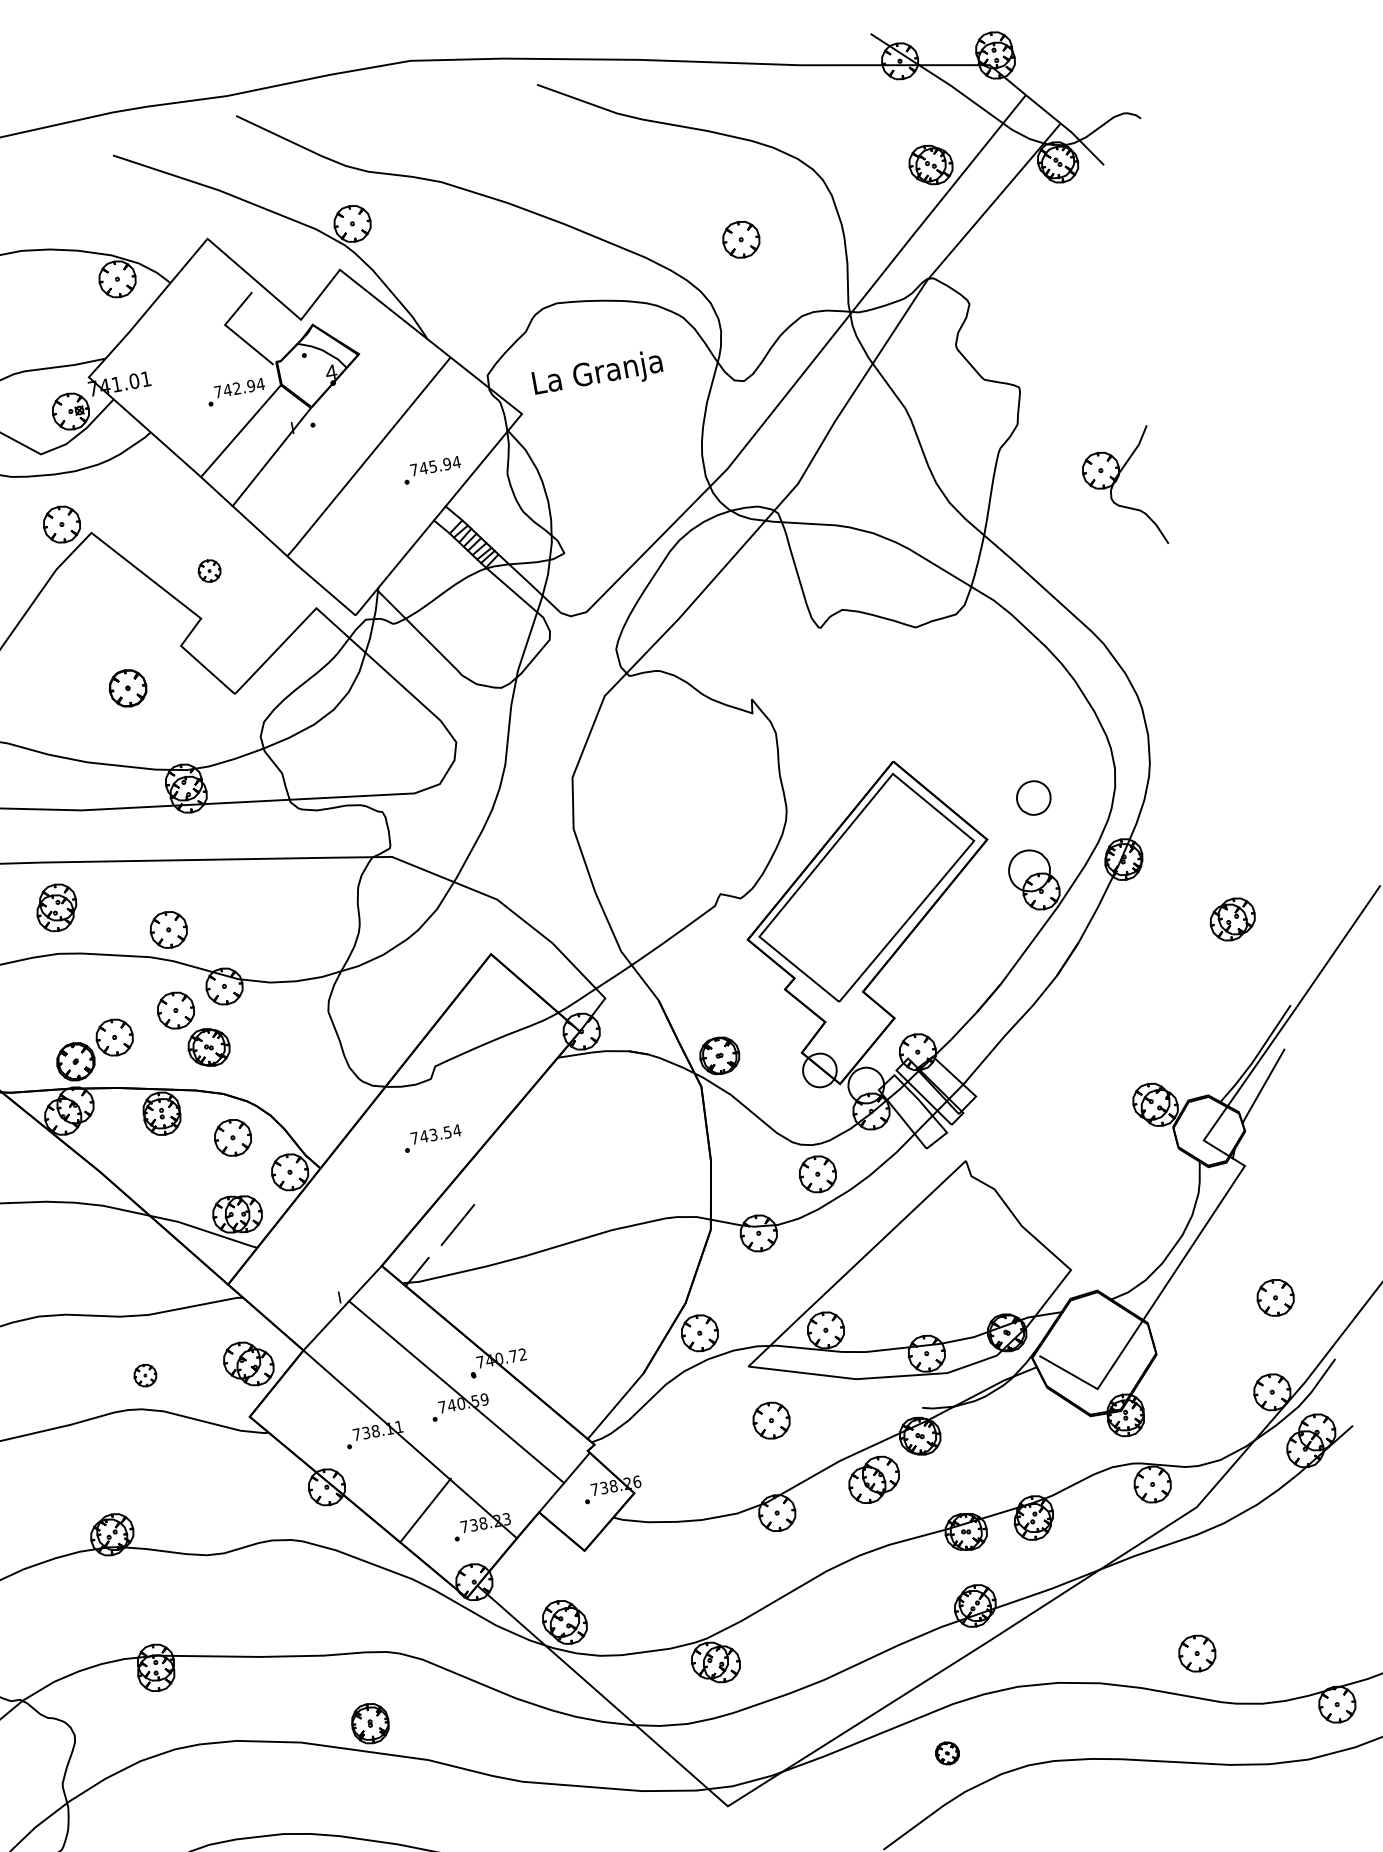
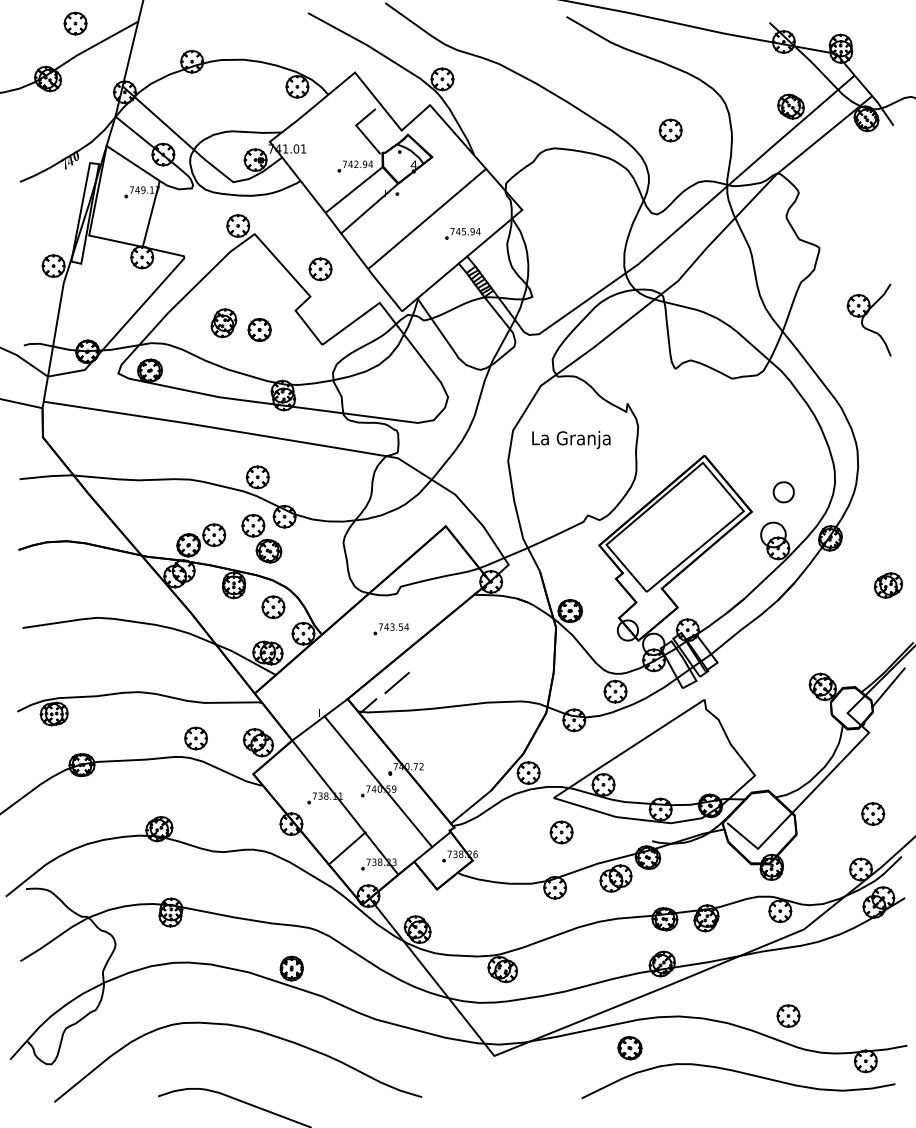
text: (597, 373) -> (571, 439), moved
part: (209, 571) -> (320, 269), size x1.67
part: (56, 908) -> (223, 323), moved
part: (144, 1375) -> (195, 738), size x1.67
part: (946, 1753) -> (629, 1048), size x1.67

